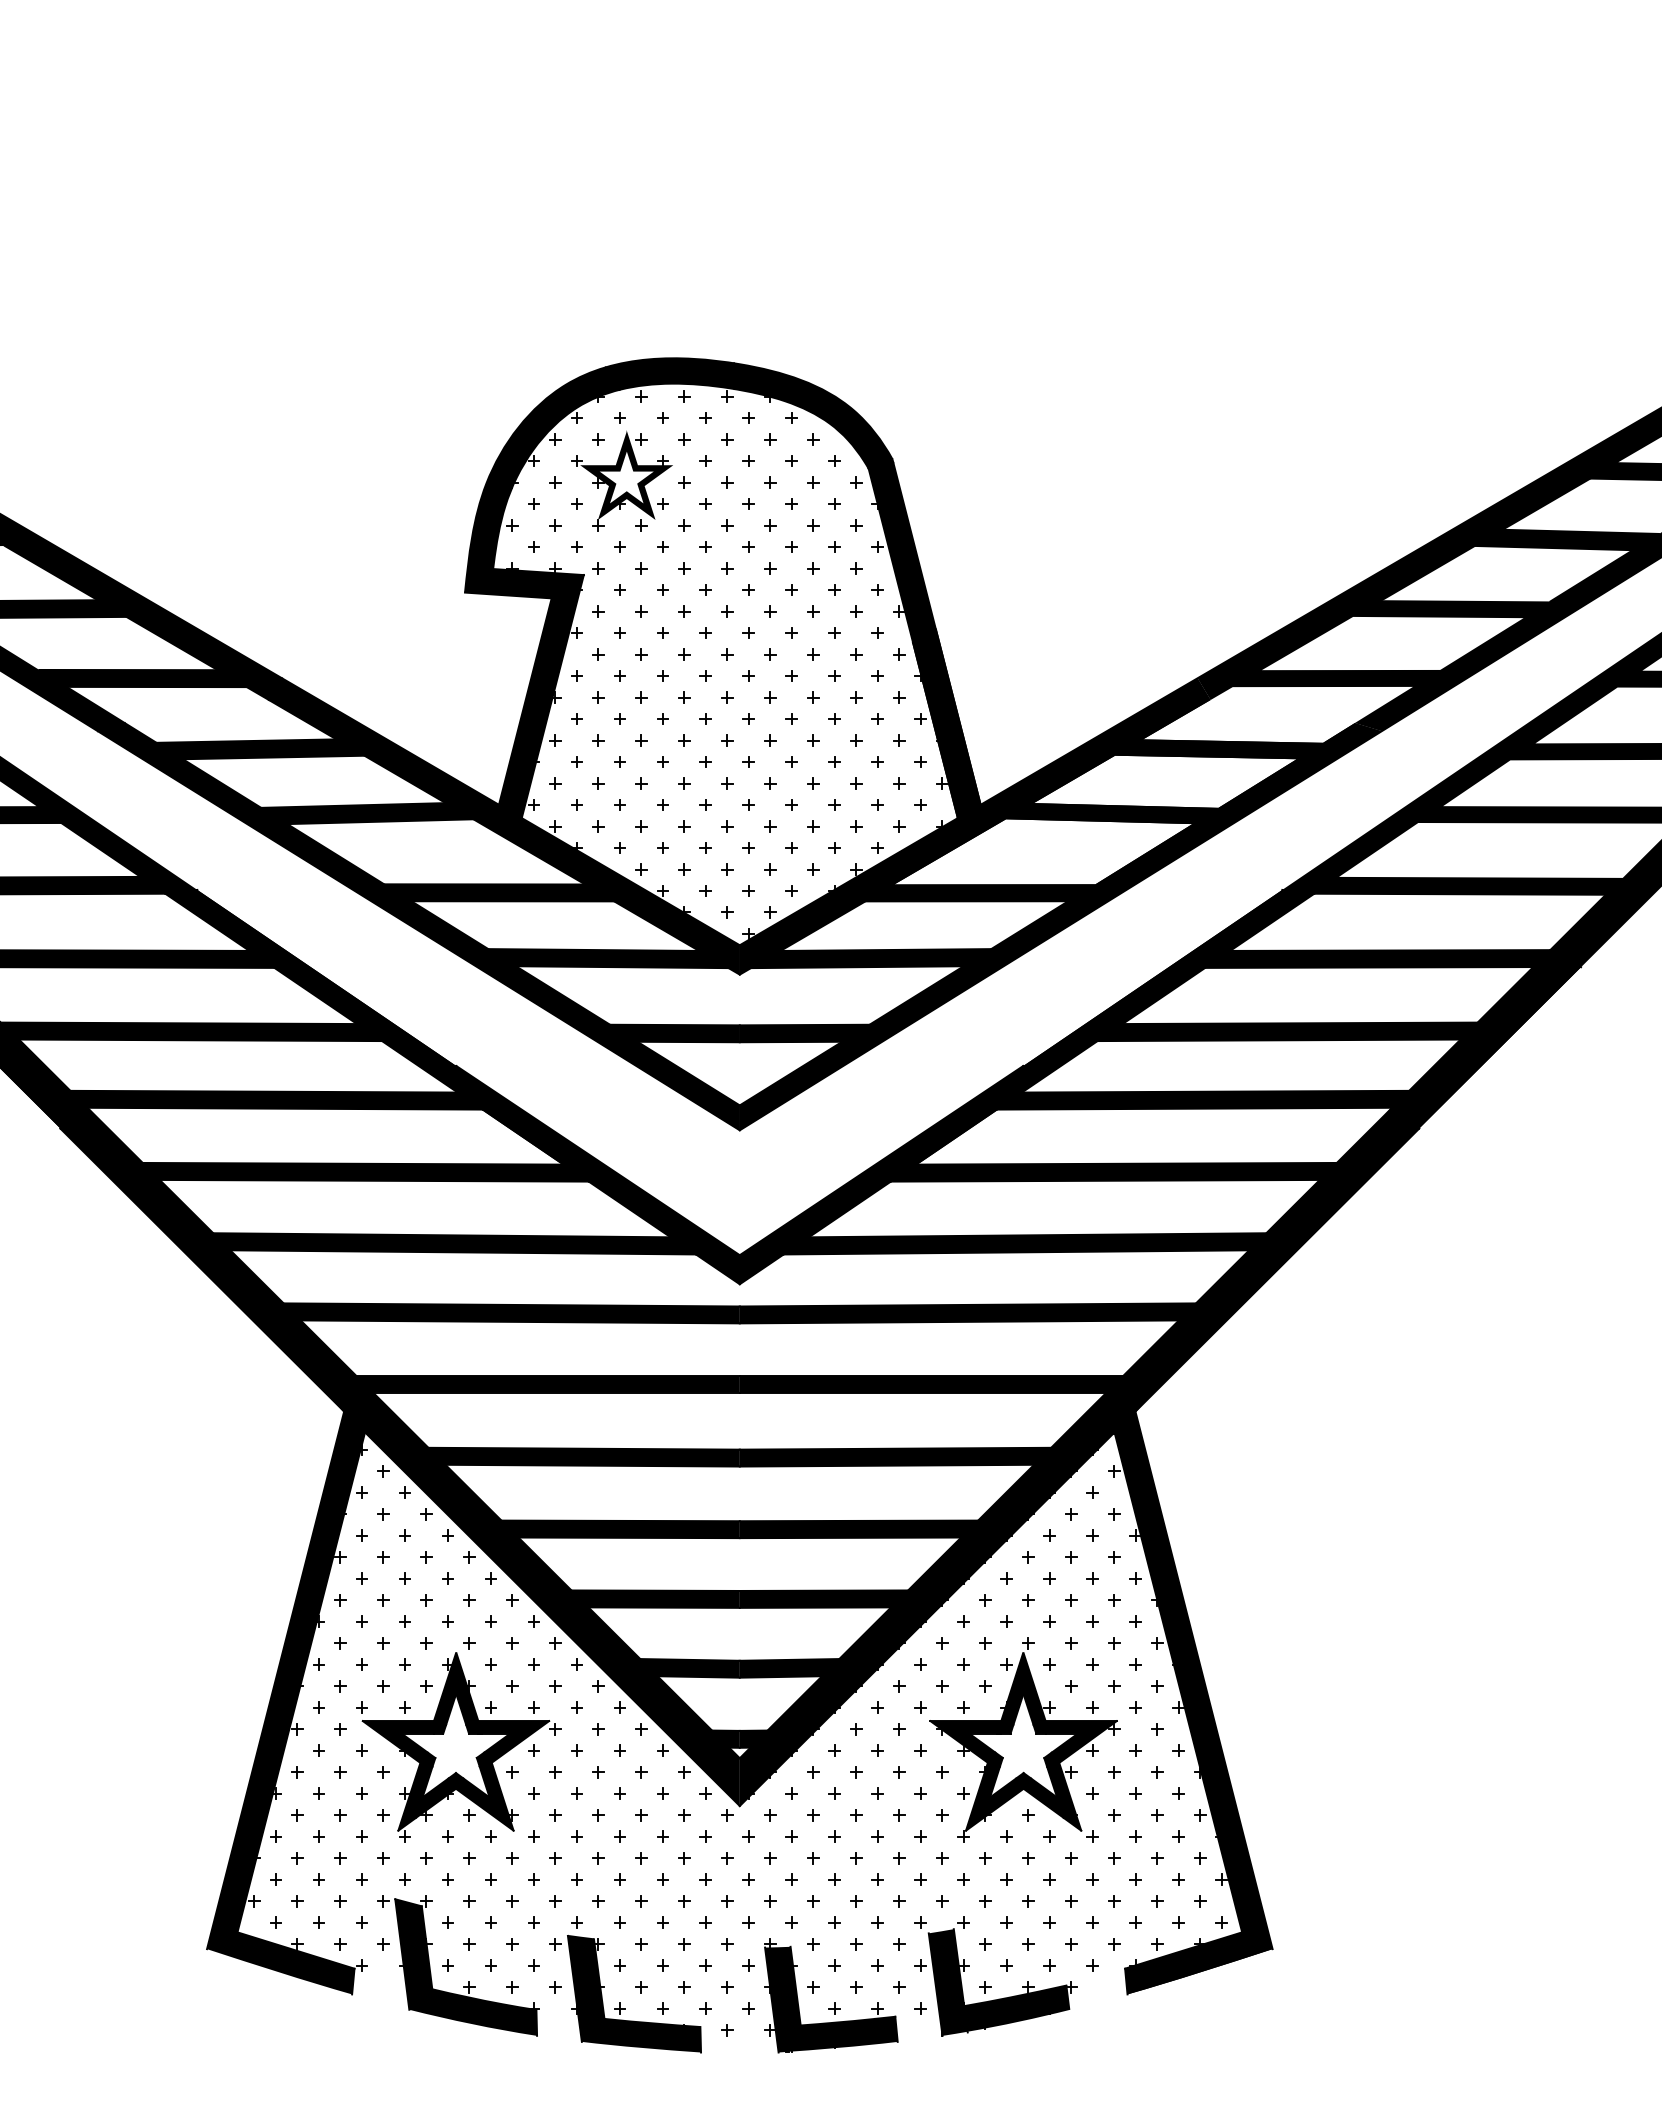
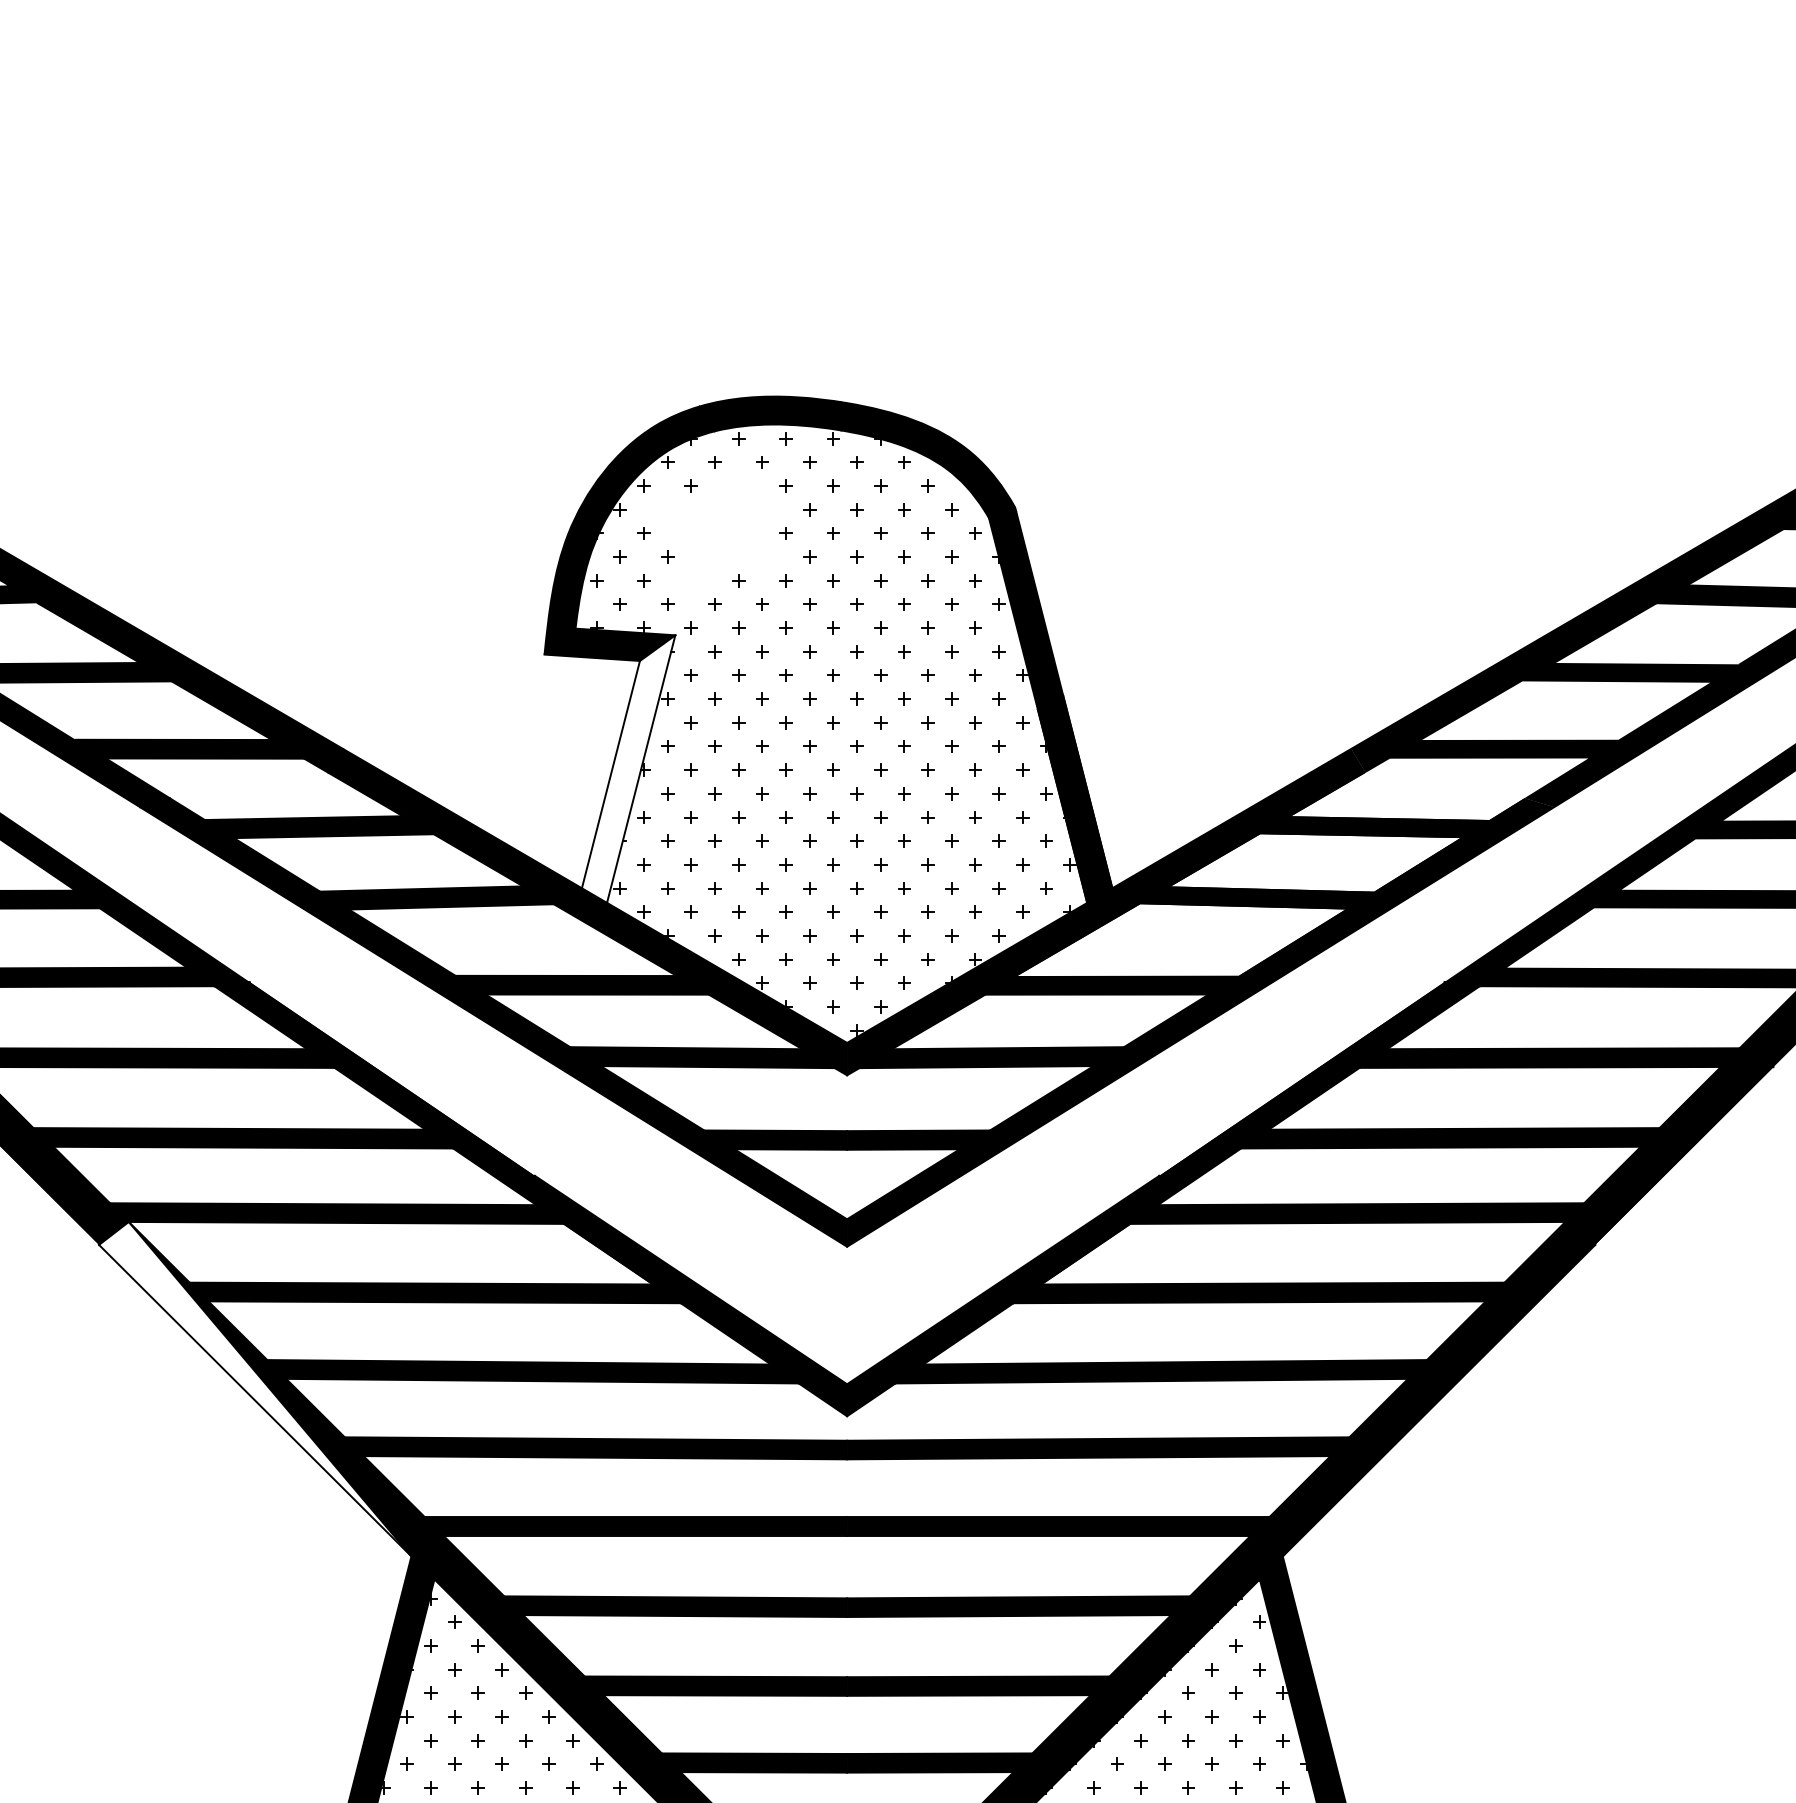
part: (621, 480) -> (716, 531), removed
fill: (540, 696) -> (627, 769), removed
fill: (202, 1259) -> (255, 1388), removed

